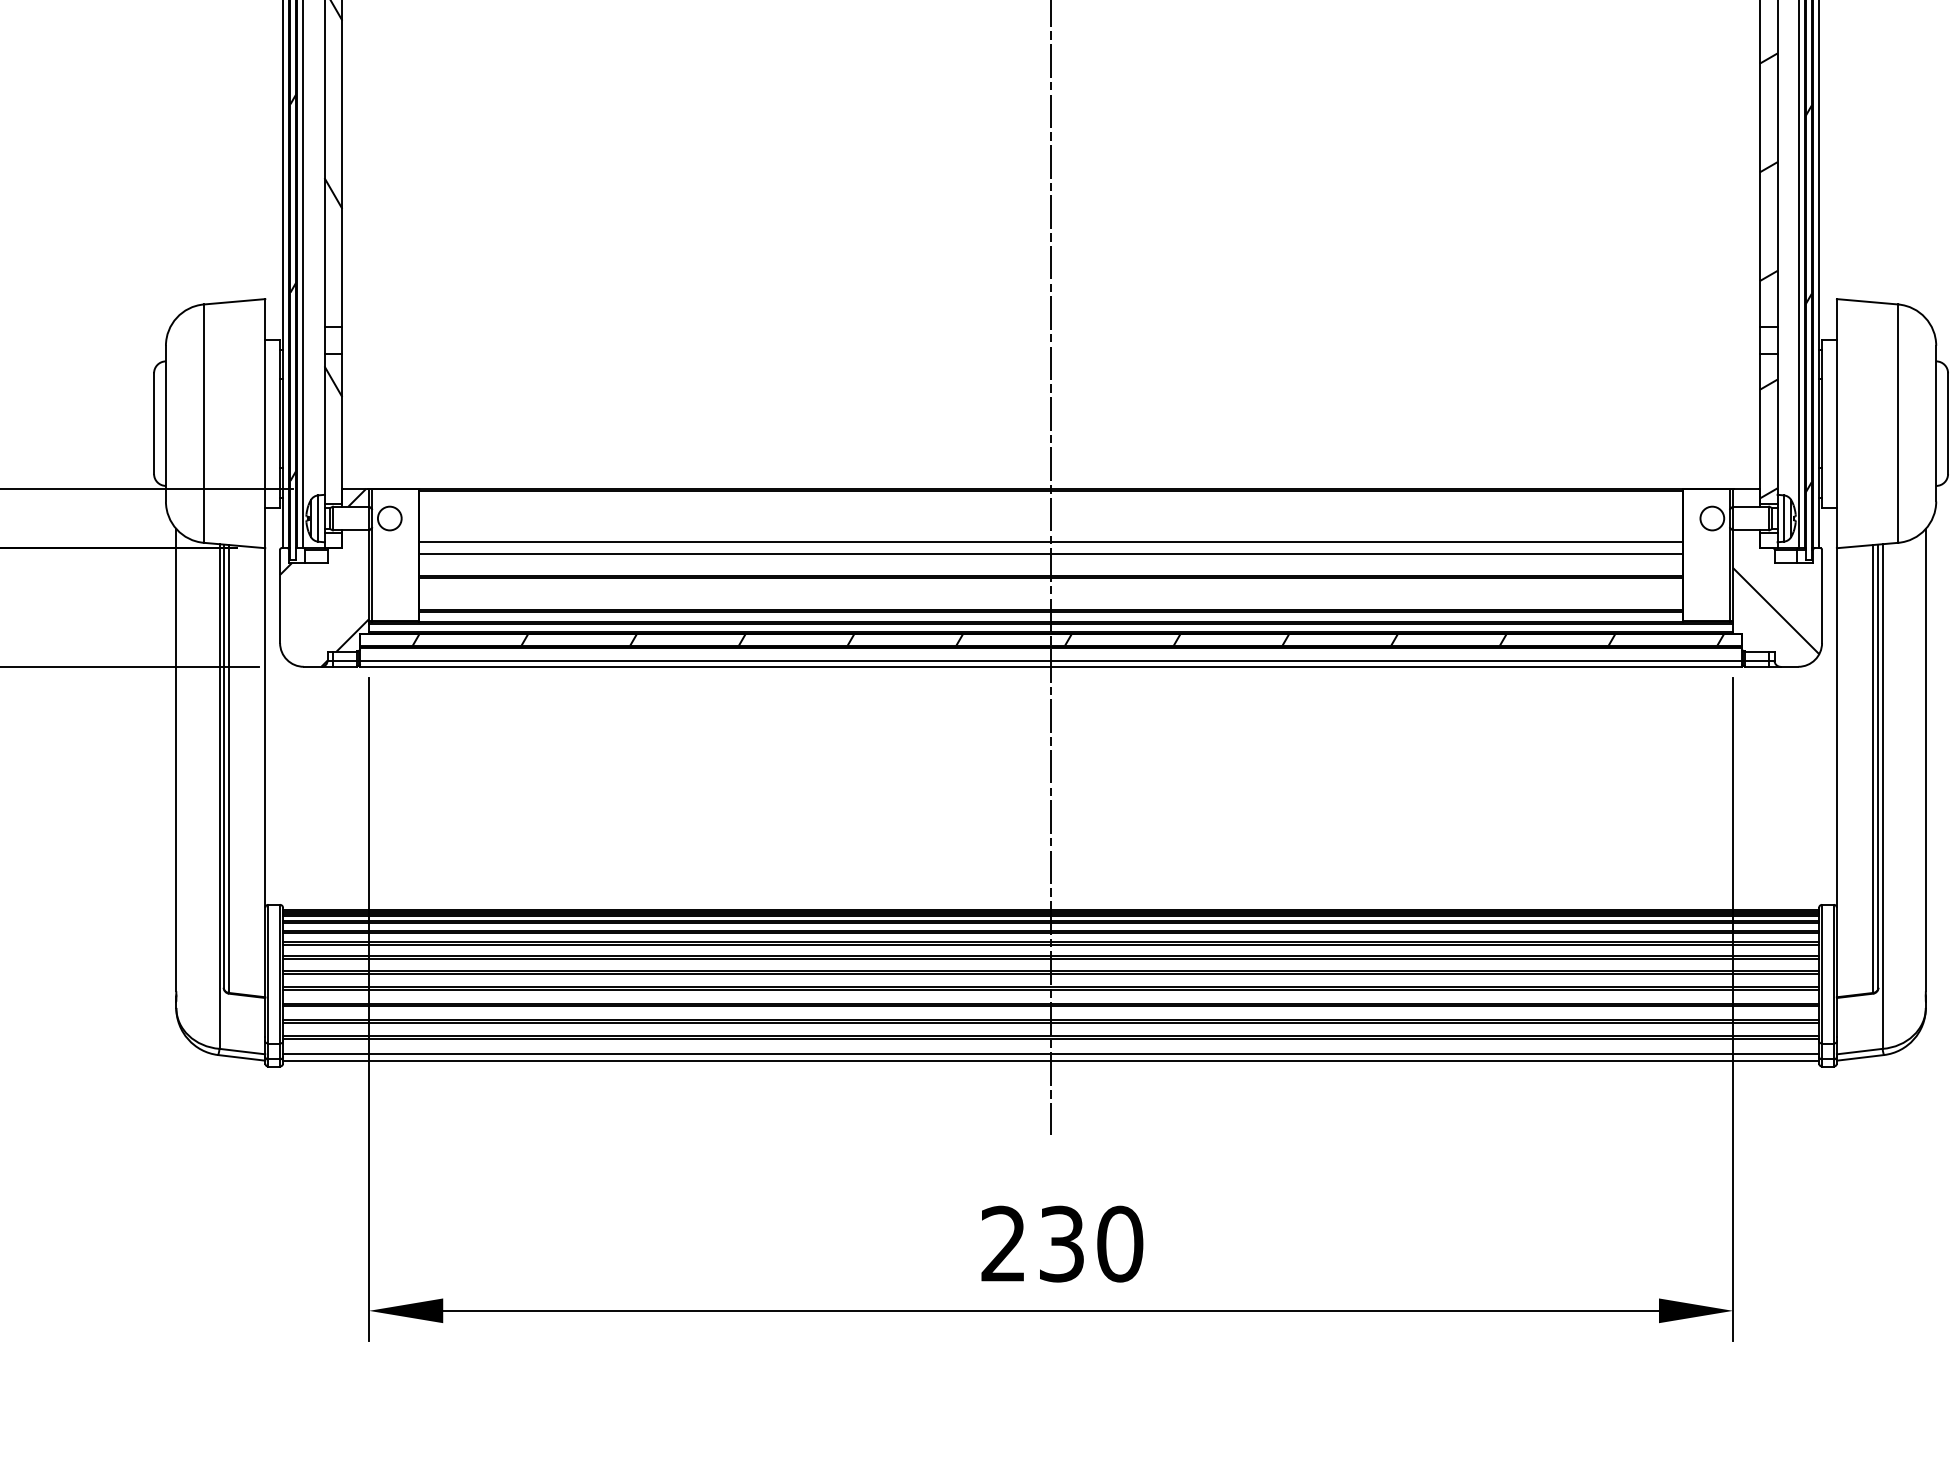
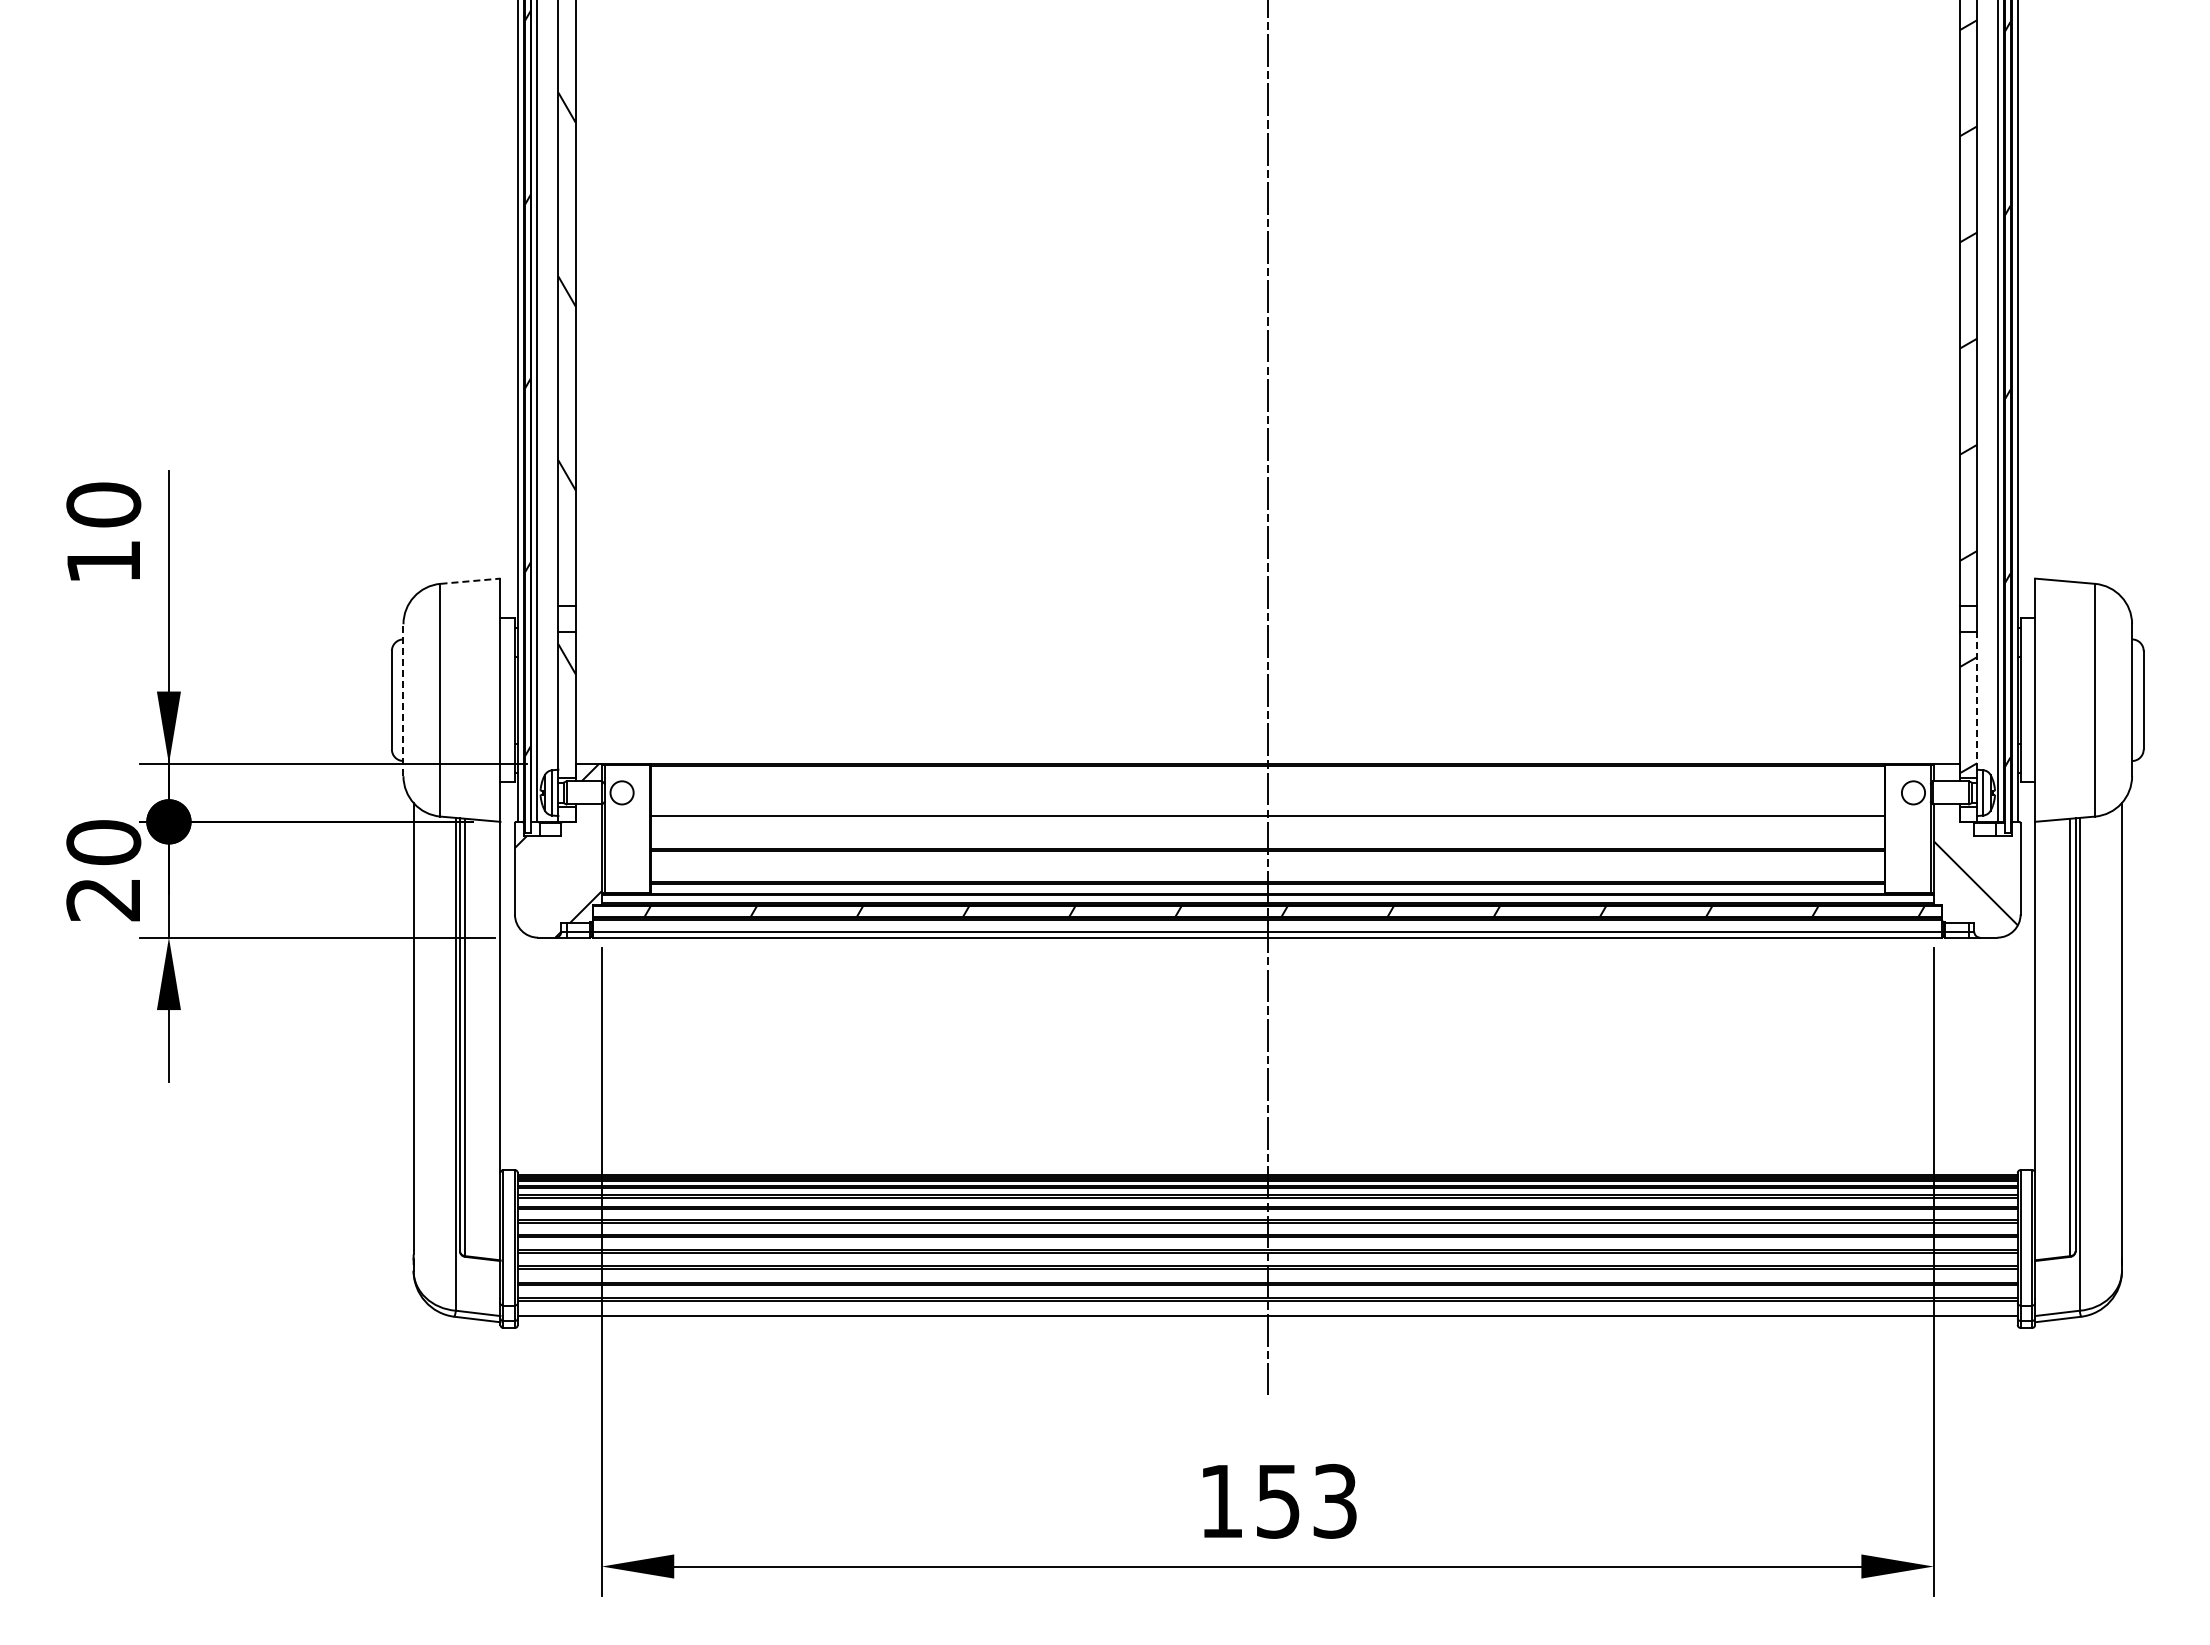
line: (234, 302) -> (470, 581), solid -> dashed
line: (165, 423) -> (403, 700), solid -> dashed
line: (1777, 423) -> (1977, 700), solid -> dashed
line: (1050, 553) -> (1267, 827), removed
line: (1050, 1060) -> (1267, 1322), removed
text: (1062, 1244) -> (1278, 1501), 230 -> 153

